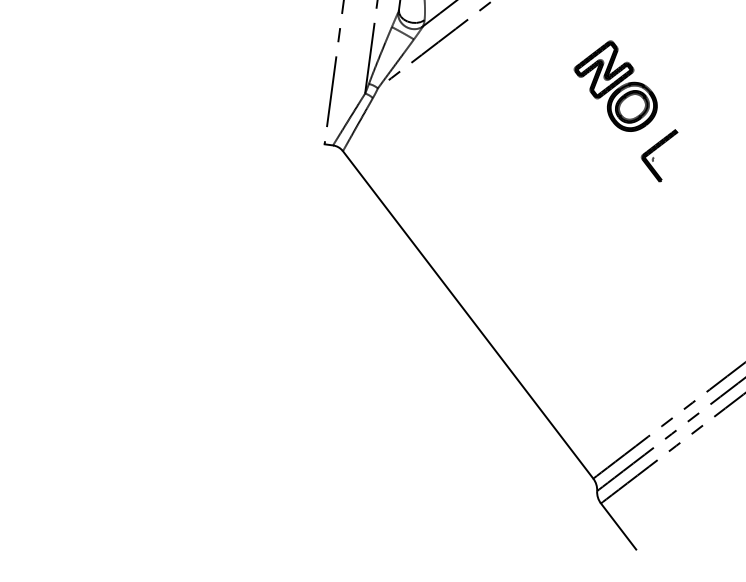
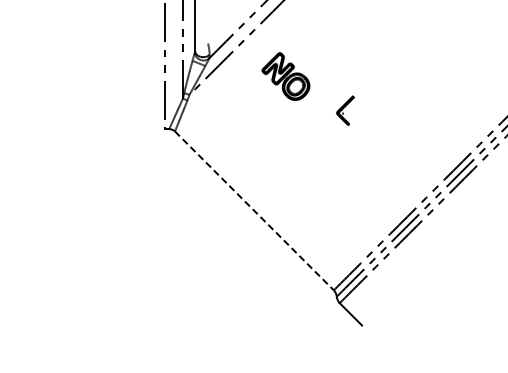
part: (615, 85) -> (285, 76), moved
line: (468, 315) -> (254, 211), solid -> dashed

